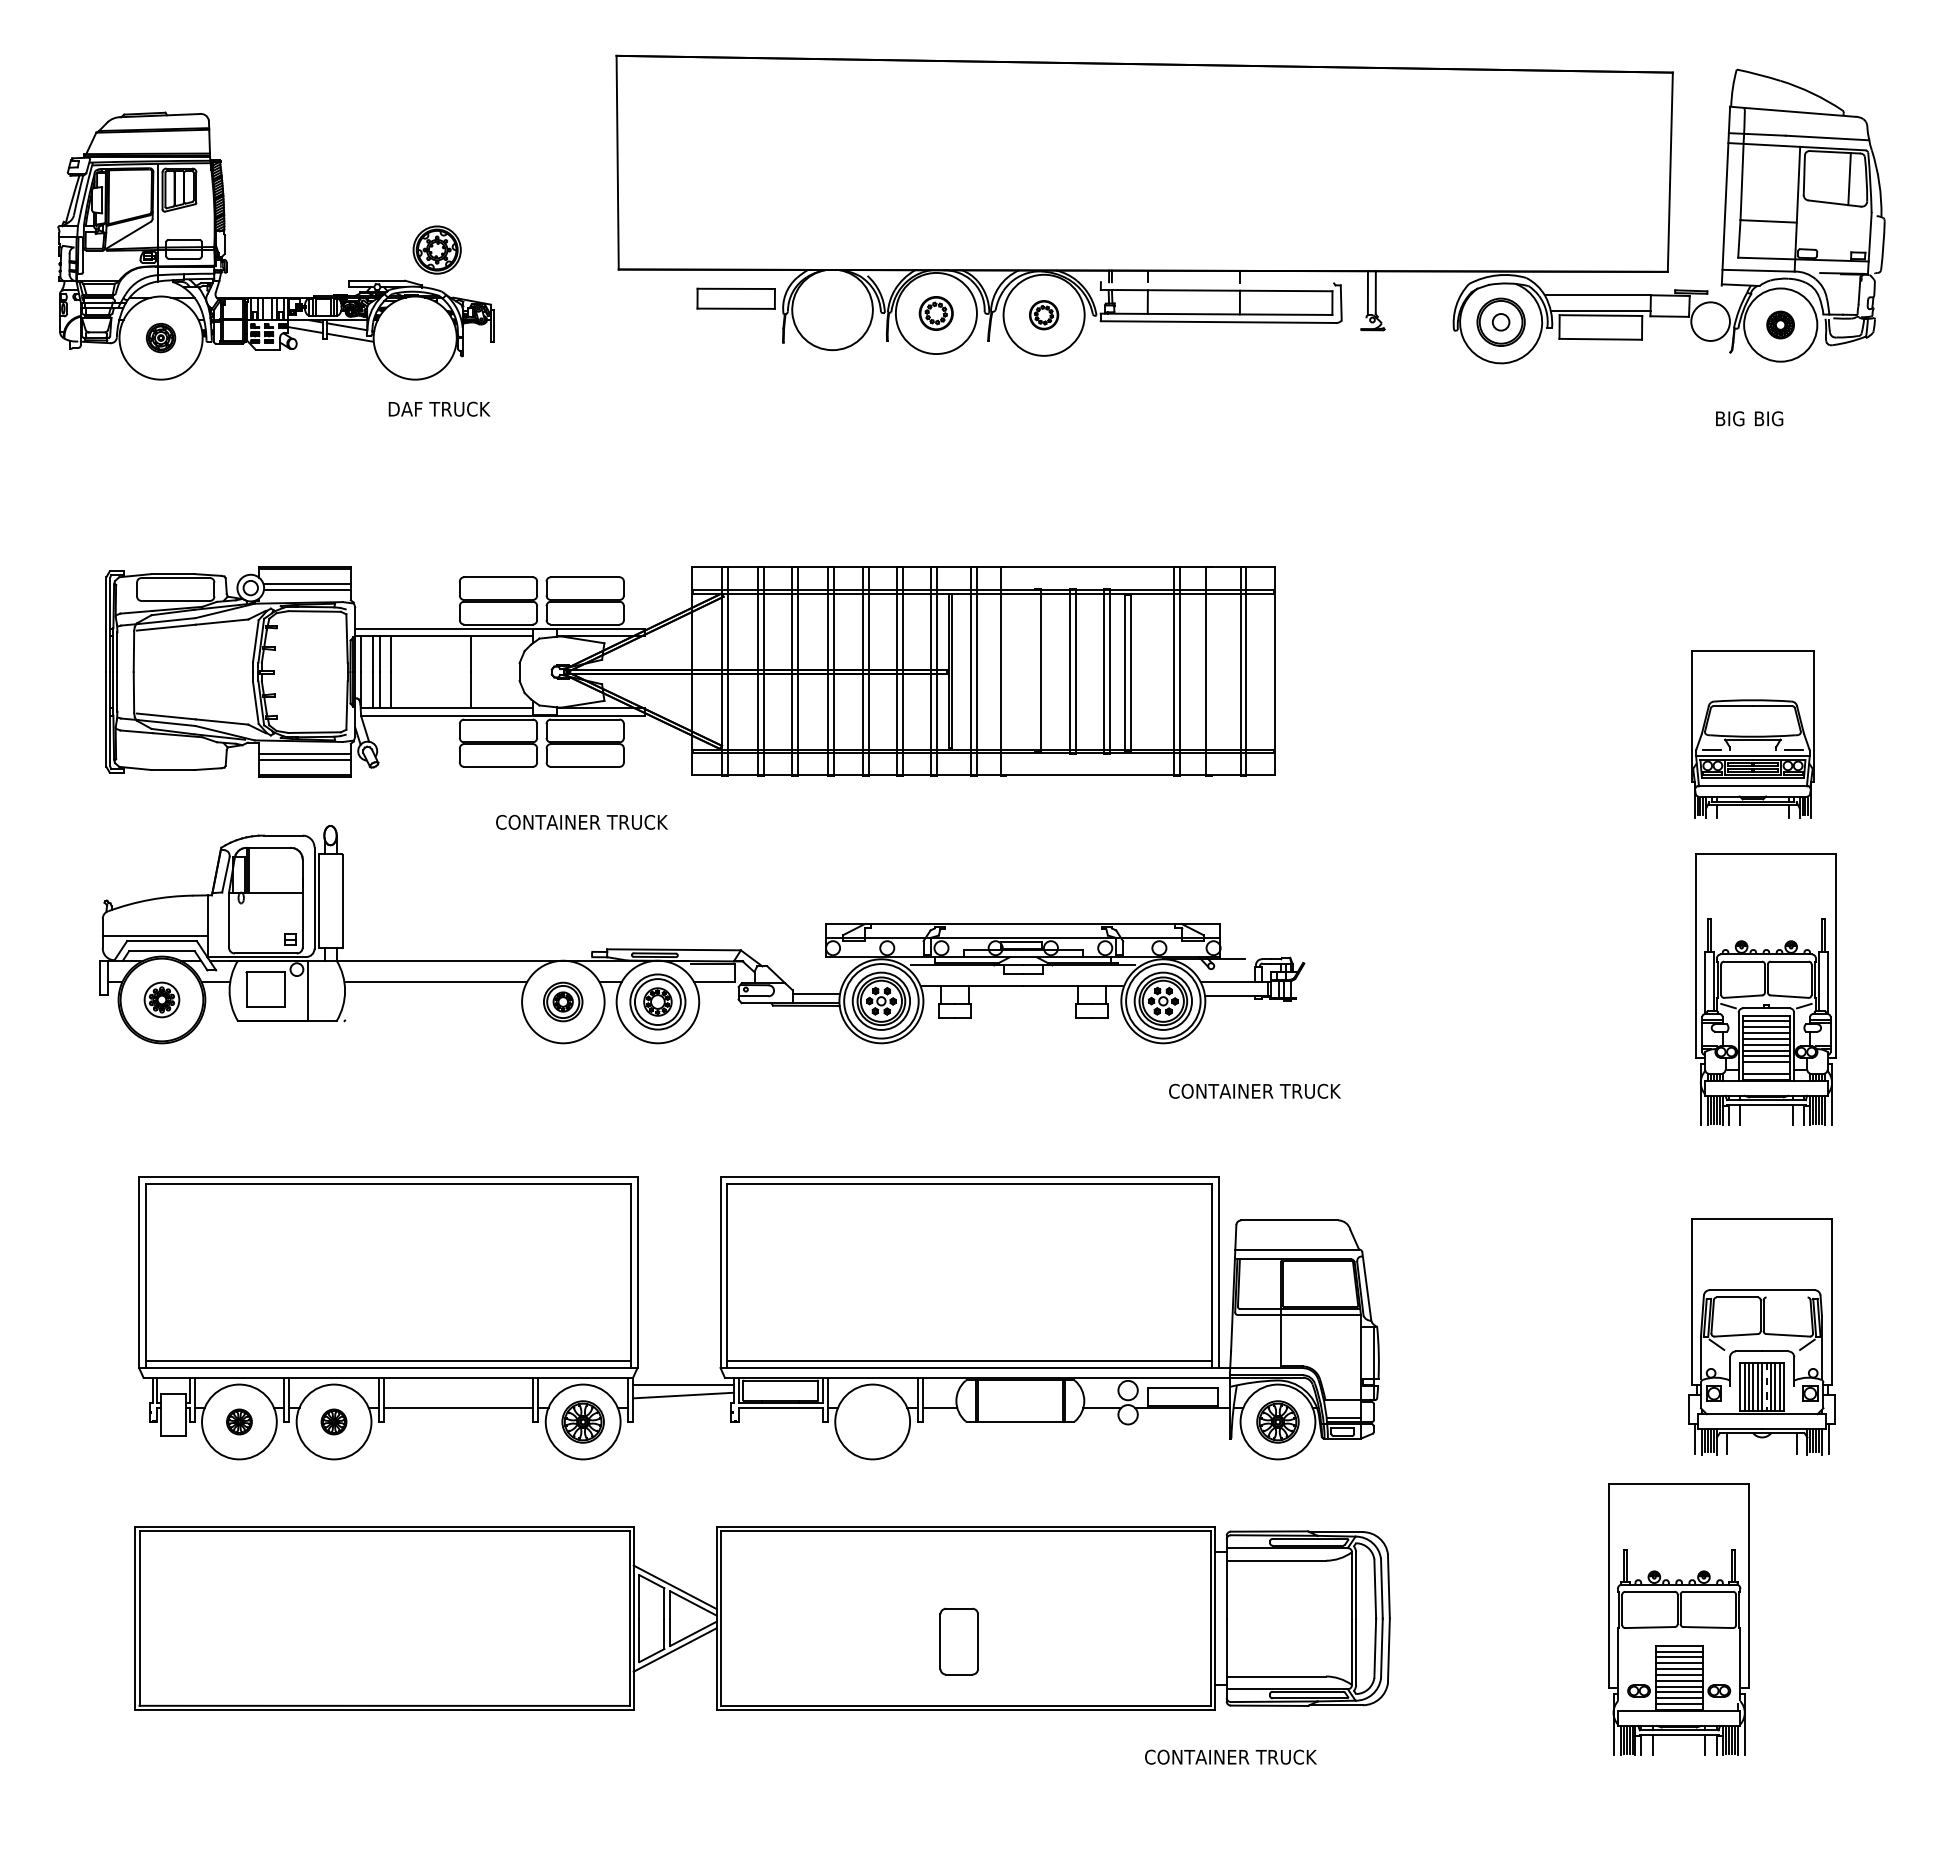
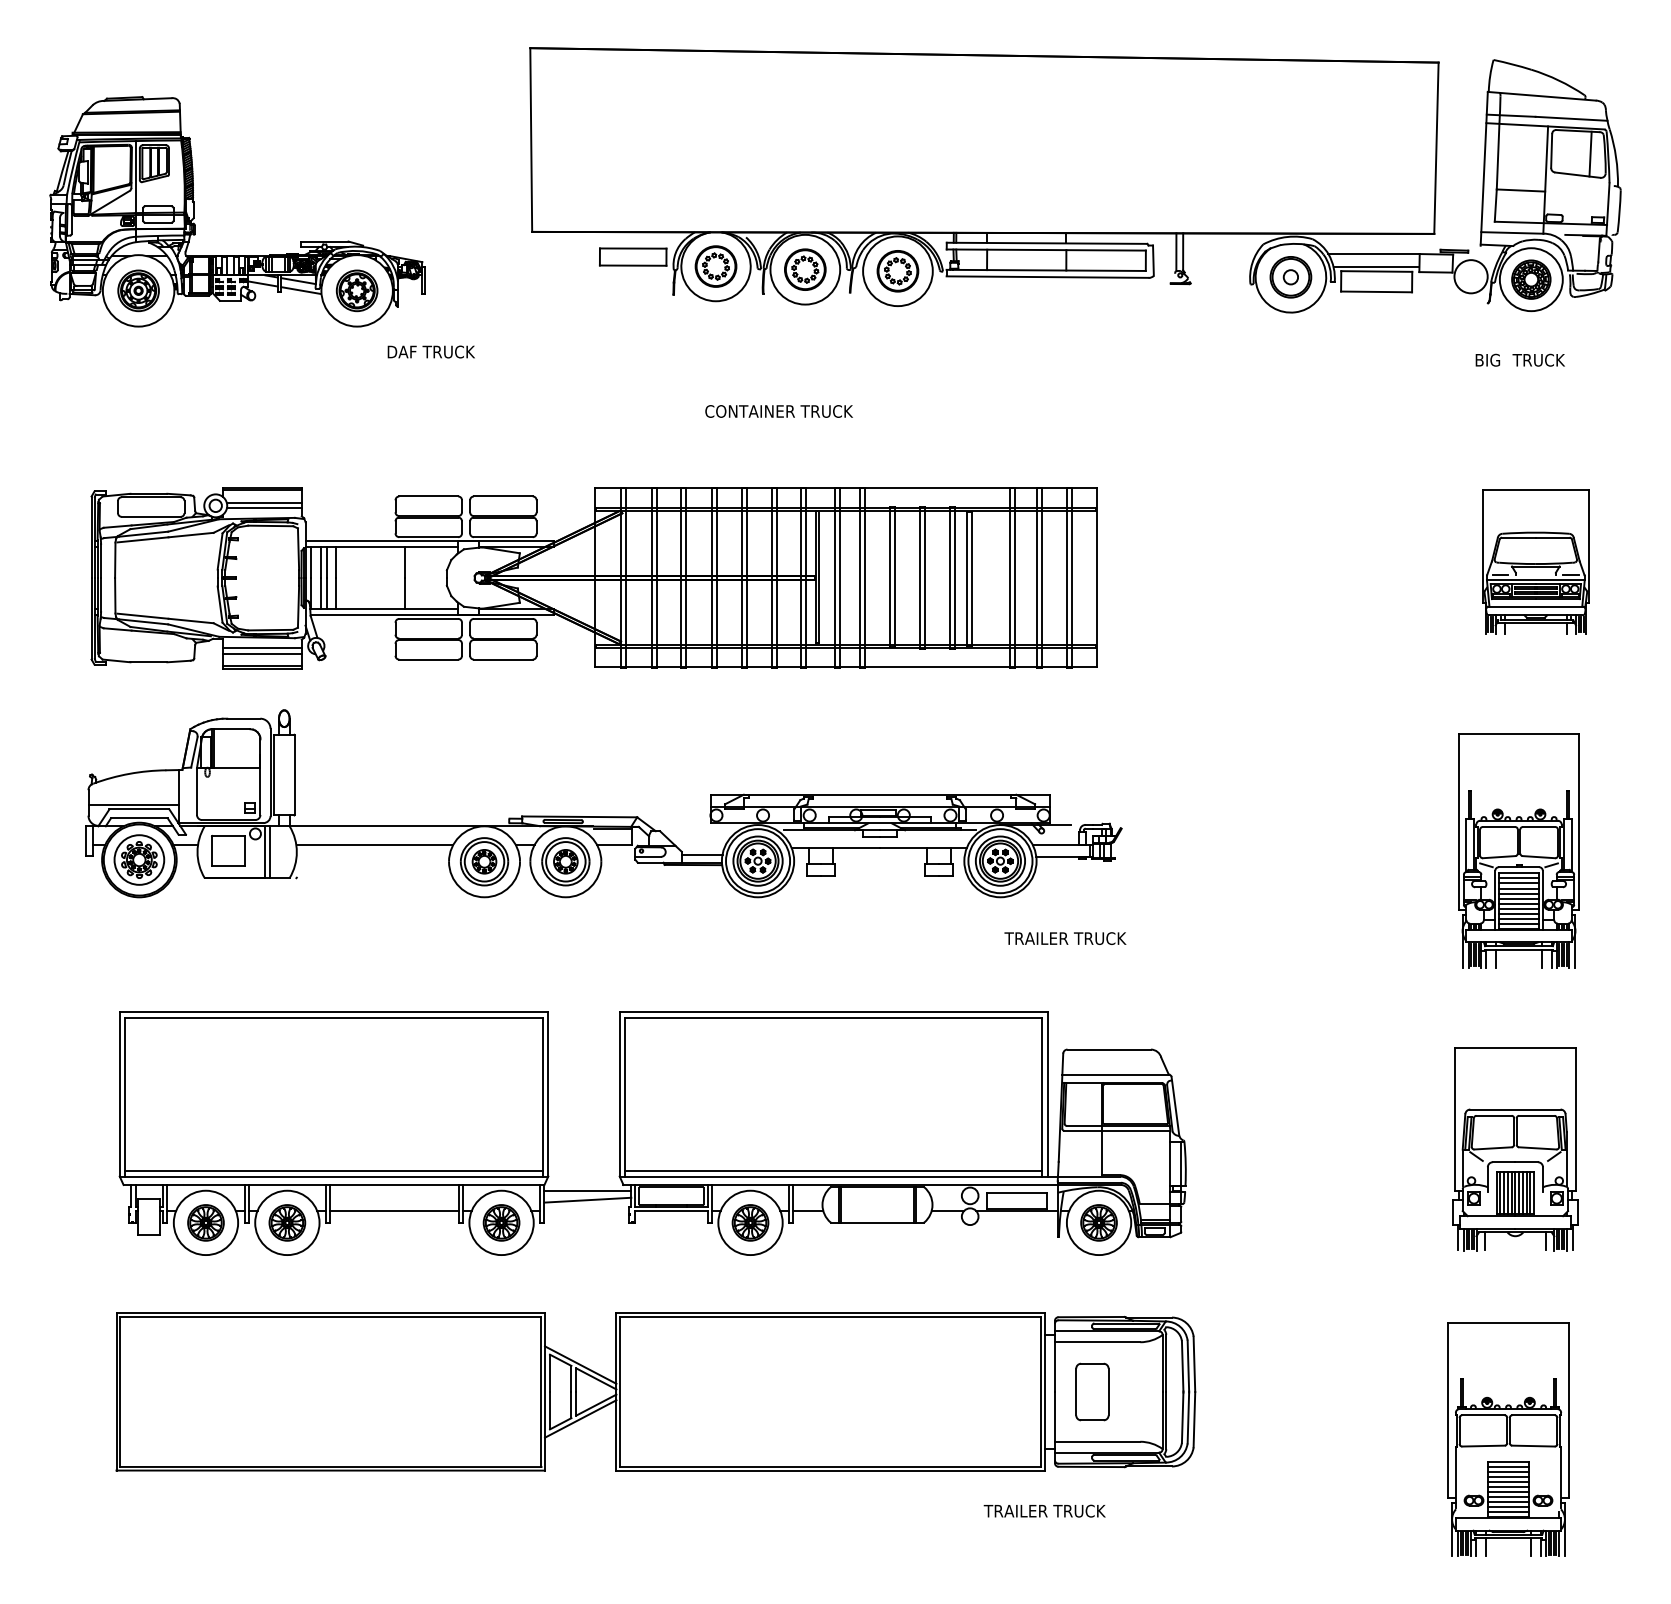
part: (436, 249) -> (356, 290), moved
line: (1217, 282) -> (1047, 243), added
part: (832, 309) -> (715, 266), added
part: (935, 313) -> (804, 269), size x1.43
part: (1043, 314) -> (897, 270), size x1.67
part: (1780, 324) -> (1531, 279), size x1.67
part: (160, 337) -> (138, 290), size x1.67
text: (439, 408) -> (431, 351), moved
text: (1787, 418) -> (1537, 360), BIG -> TRUCK
line: (1034, 670) -> (889, 576), added
line: (1006, 671) -> (865, 577), added
line: (1212, 671) -> (1042, 577), added
part: (1752, 734) -> (1535, 562), moved
text: (581, 821) -> (778, 410), moved
line: (314, 990) -> (270, 851), added
part: (161, 999) -> (138, 859), size x1.67
part: (562, 1001) -> (483, 861), size x1.43
line: (1766, 1068) -> (1519, 918), added
text: (1254, 1090) -> (1078, 937), CONTAINER TRUCK -> TRAILER TRUCK
line: (1786, 1297) -> (1536, 1115), added
line: (1766, 1387) -> (1519, 1193), dashed -> solid
part: (239, 1421) -> (206, 1222), size x1.67
part: (333, 1421) -> (286, 1222), size x1.67
part: (872, 1421) -> (750, 1222), added
part: (1678, 1619) -> (1507, 1439), moved
part: (958, 1641) -> (1091, 1391), moved
text: (1230, 1756) -> (1058, 1510), CONTAINER TRUCK -> TRAILER TRUCK

